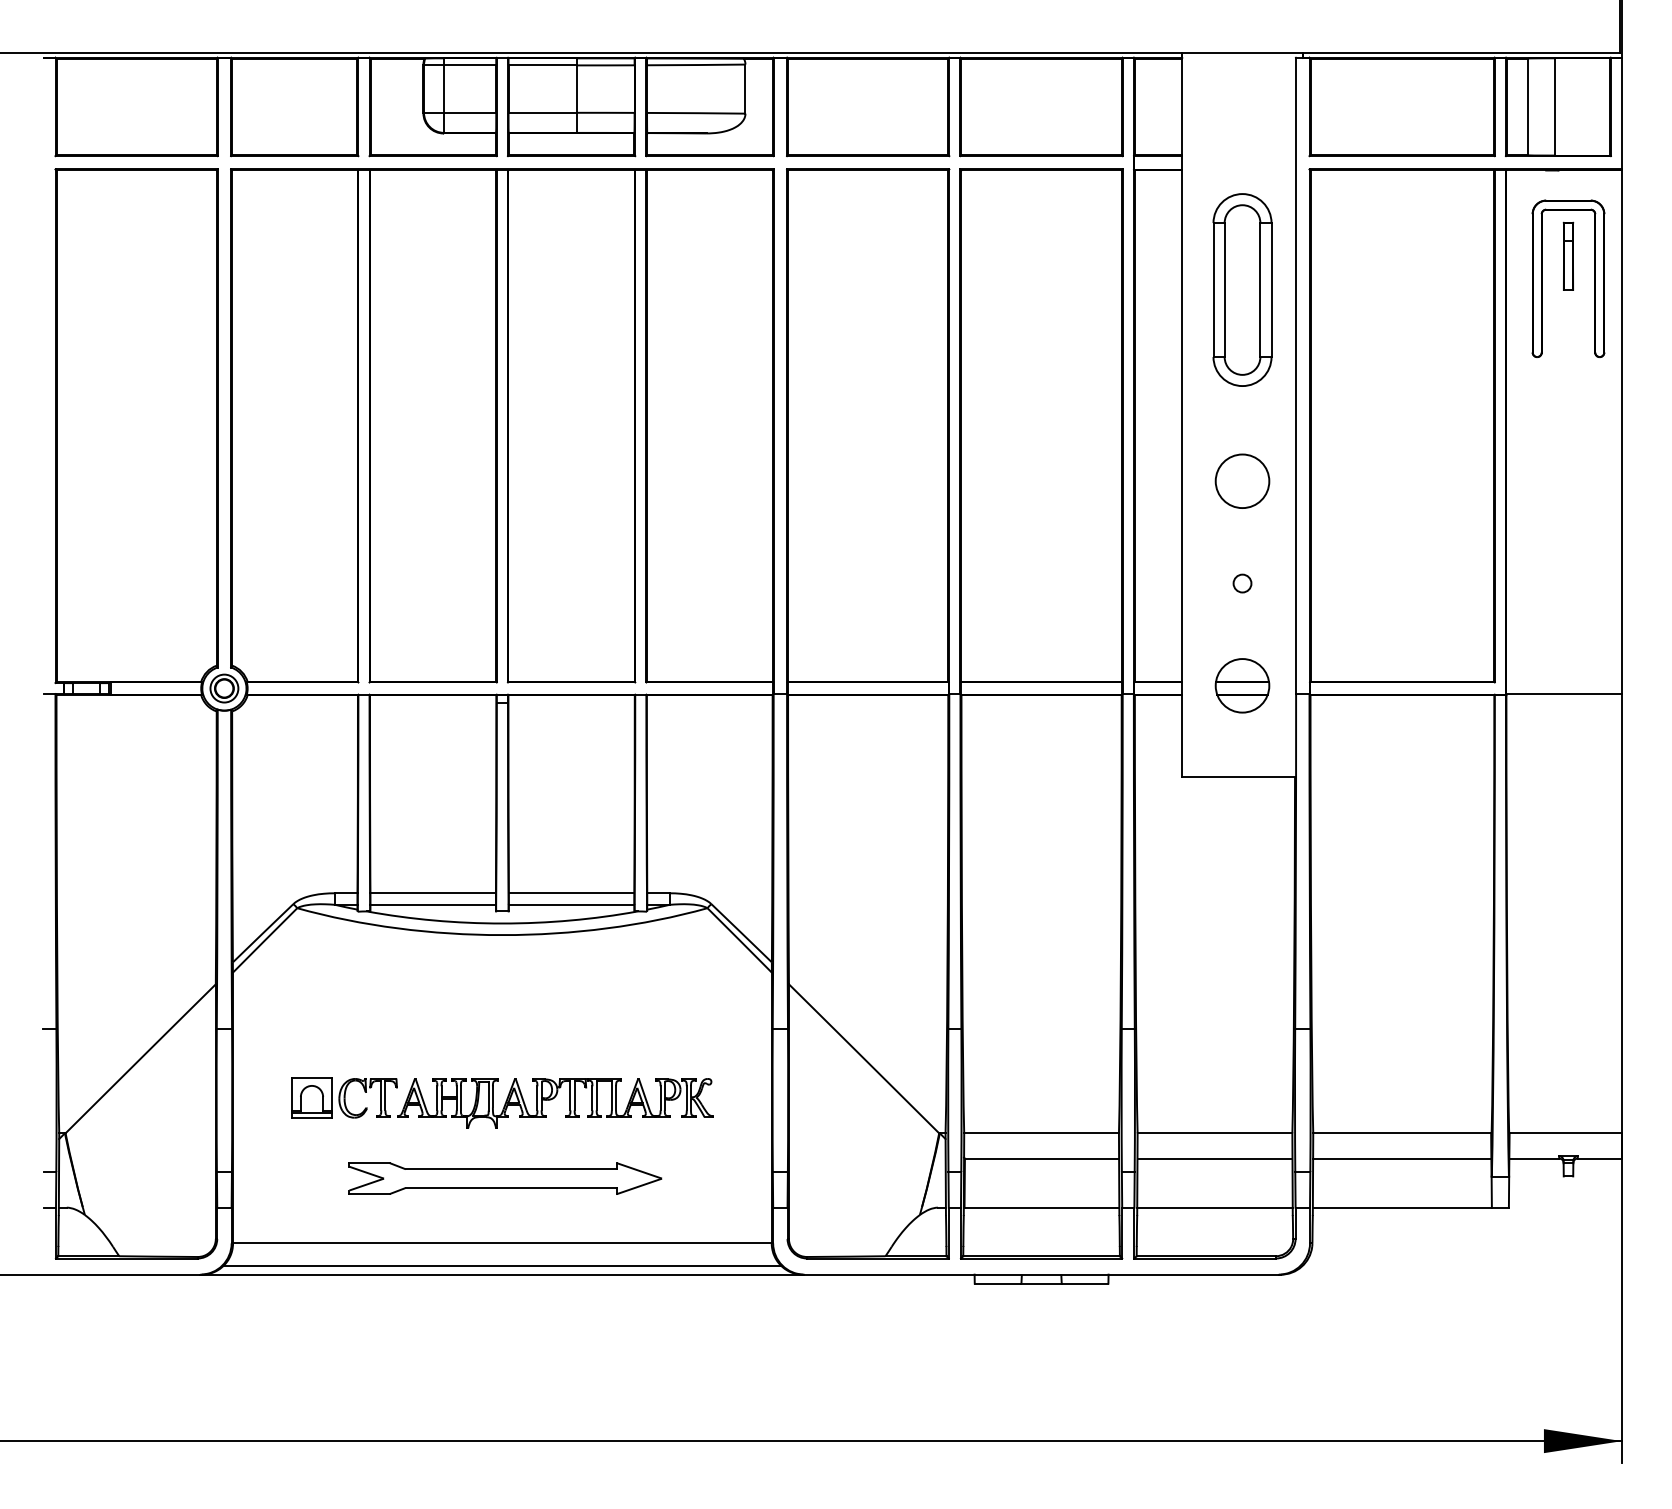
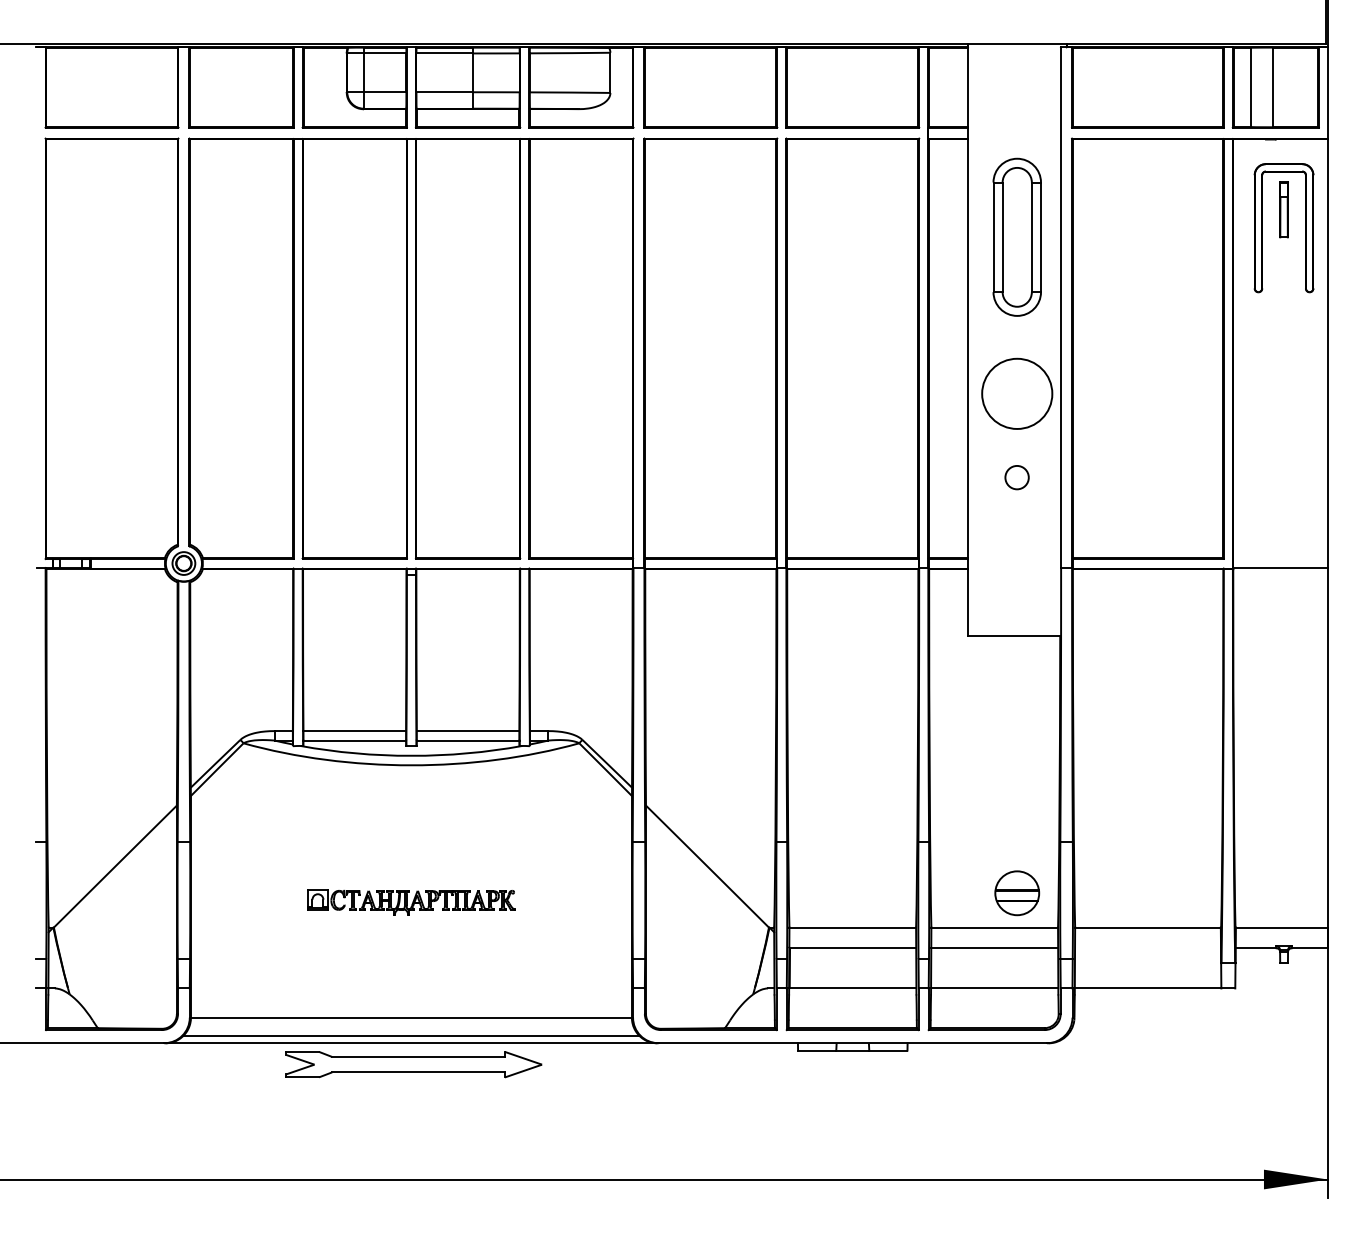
circle: (1242, 480) -> (1017, 393), size x1.6
circle: (1242, 583) -> (1017, 477), size x1.6
part: (1242, 686) -> (1017, 893), moved
part: (502, 1102) -> (411, 902), size x0.6
line: (1402, 1158) -> (1148, 948), removed
part: (504, 1178) -> (413, 1064), moved

